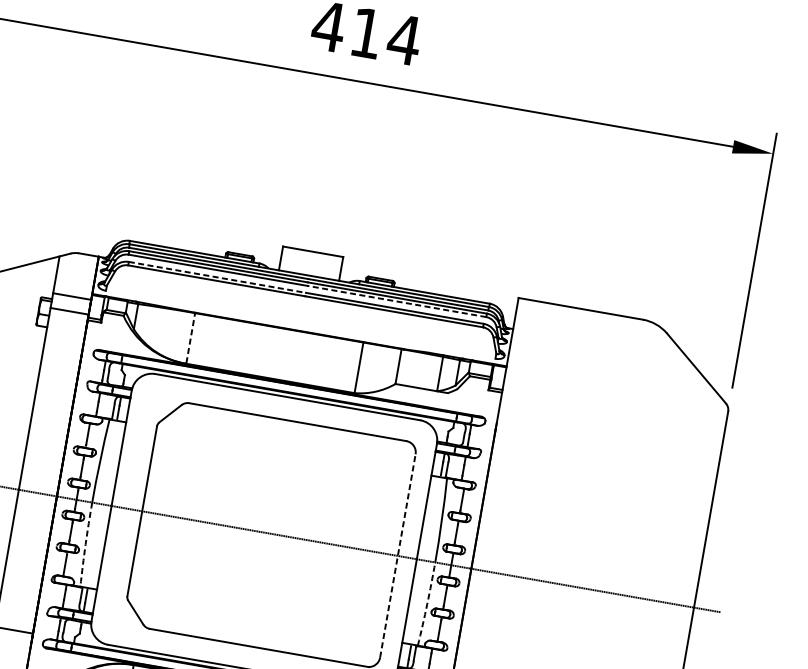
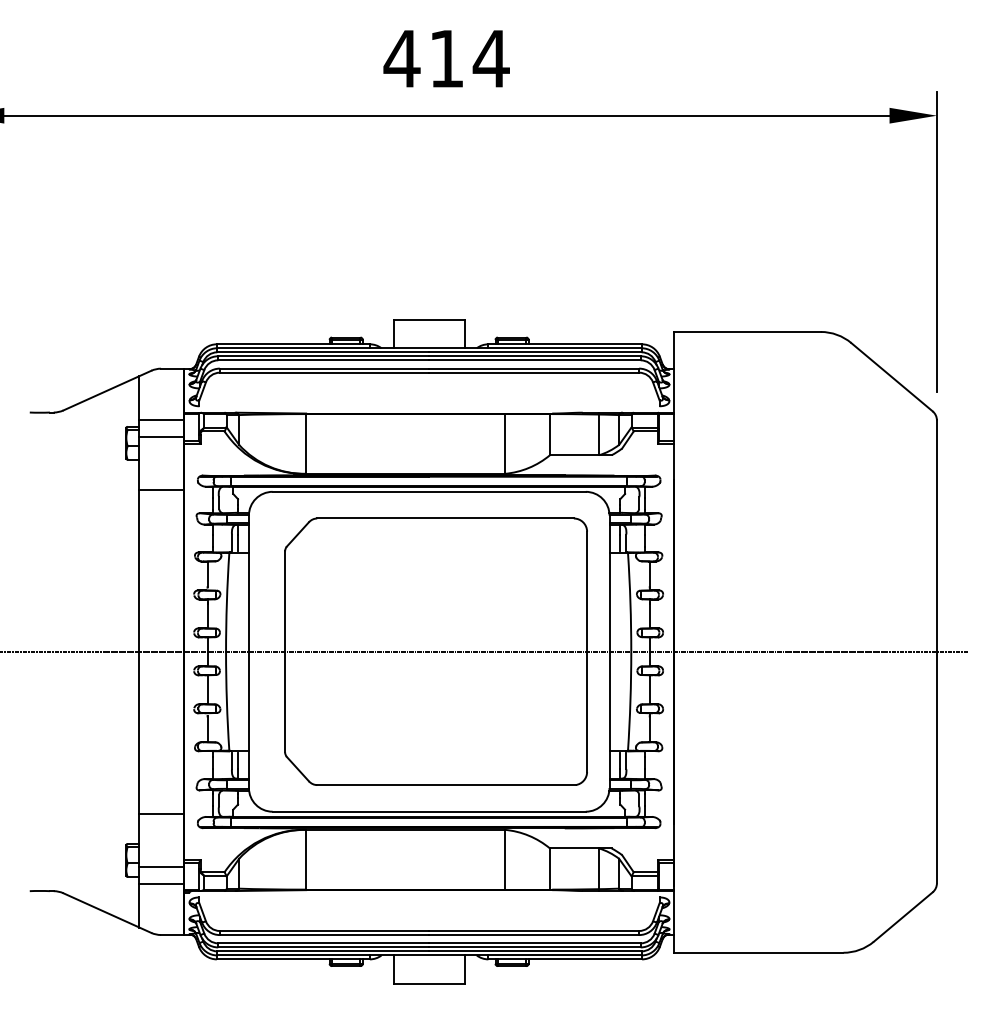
line: (217, 277) -> (324, 368), dashed -> solid
line: (396, 301) -> (534, 360), dashed -> solid
line: (191, 338) -> (306, 443), dashed -> solid
line: (61, 355) -> (161, 489), added
arc: (85, 544) -> (226, 701), dashed -> solid
line: (398, 555) -> (587, 651), dashed -> solid
arc: (427, 604) -> (630, 701), dashed -> solid

